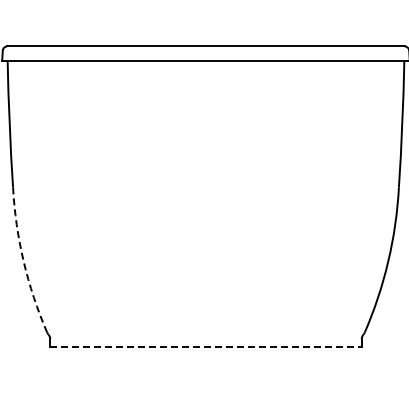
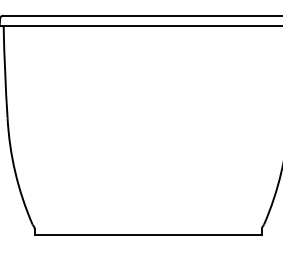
arc: (23, 261) -> (15, 172), dashed -> solid
line: (206, 347) -> (148, 235), dashed -> solid

